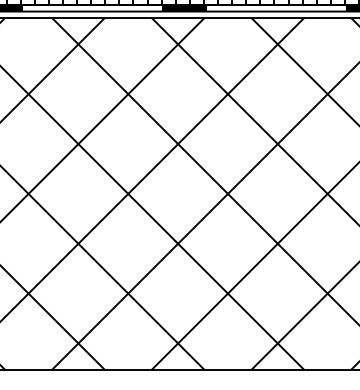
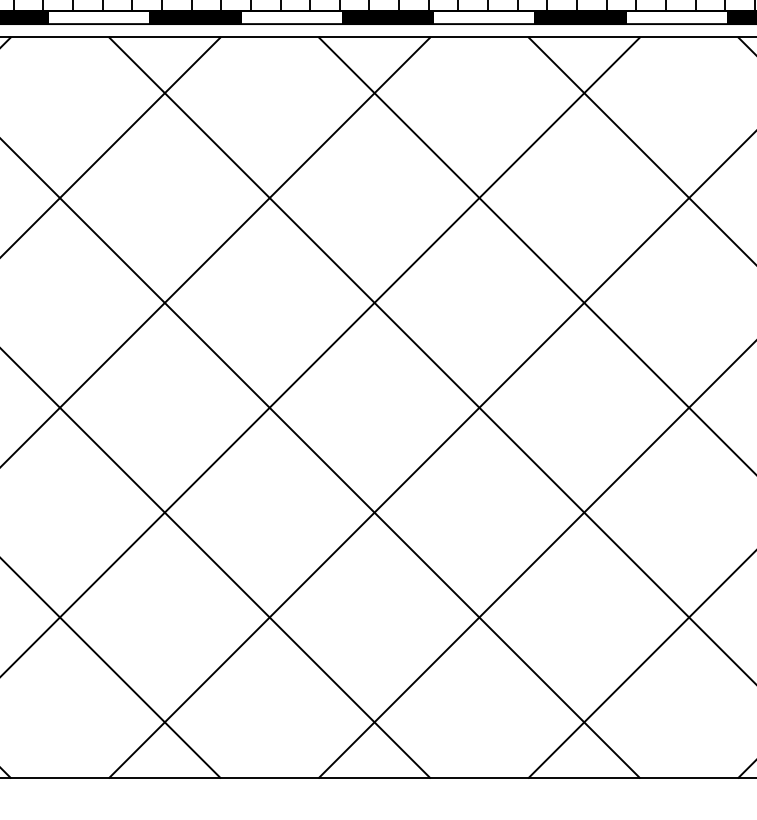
fill: (92, 8) -> (194, 17), added
fill: (276, 8) -> (581, 17), added

